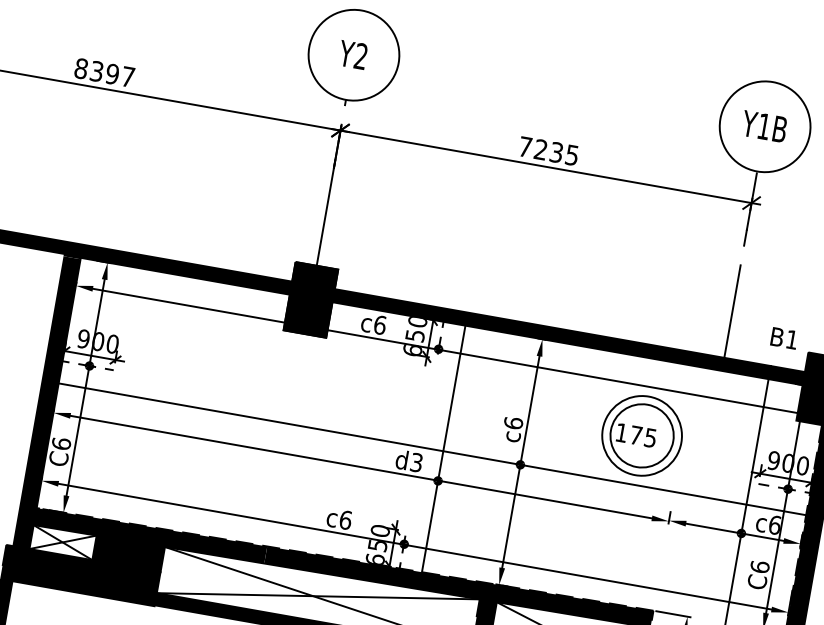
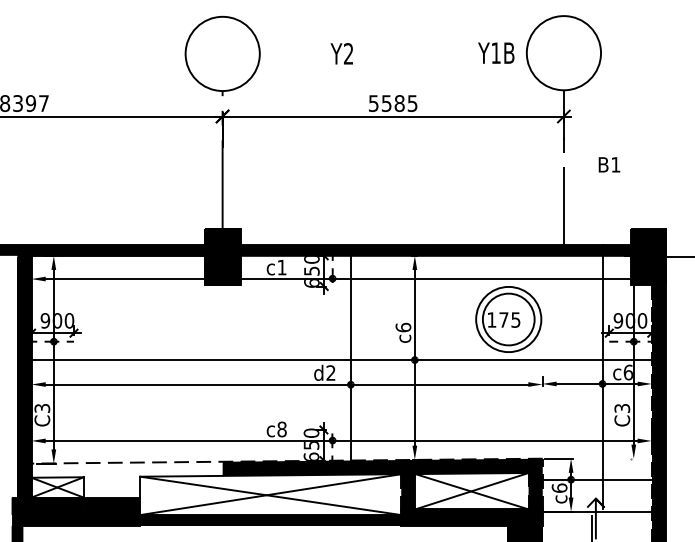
text: (352, 54) -> (341, 53), moved
text: (764, 125) -> (496, 52), moved
text: (540, 149) -> (386, 103), 7235 -> 5585
text: (379, 324) -> (281, 267), c6 -> c1
text: (784, 338) -> (609, 164), moved
text: (61, 444) -> (42, 408), C6 -> C3
text: (416, 461) -> (330, 372), d3 -> d2
text: (345, 520) -> (281, 429), c6 -> c8
fill: (147, 547) -> (126, 479), removed
text: (760, 567) -> (622, 408), C6 -> C3

